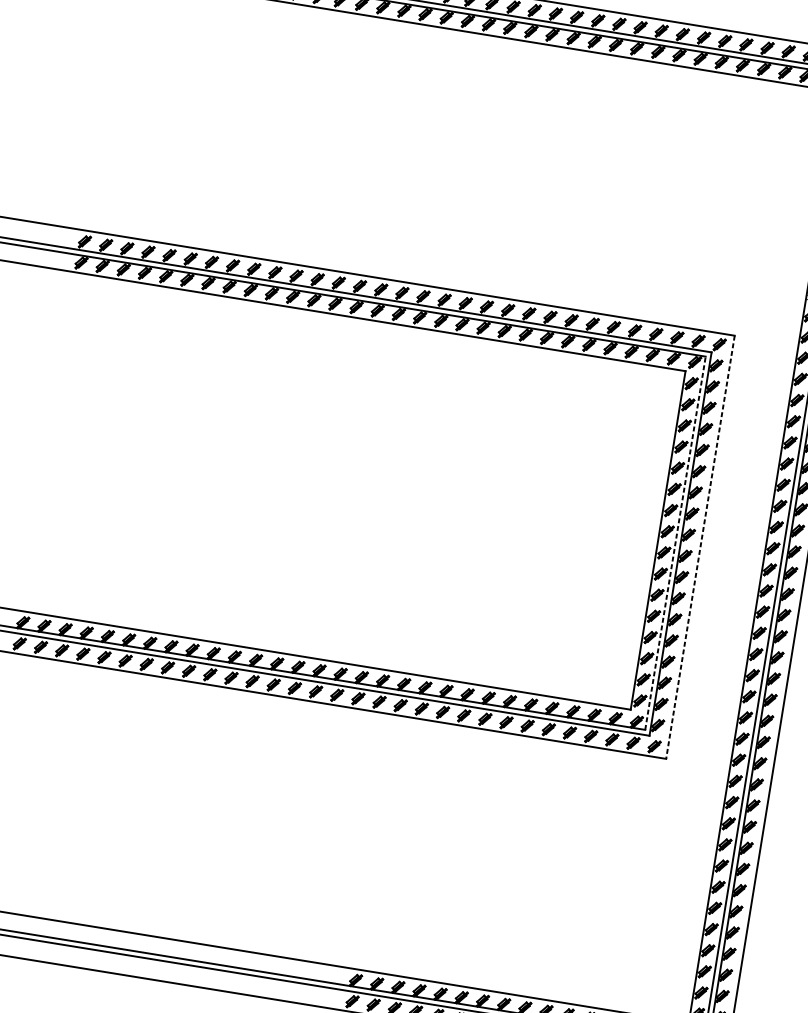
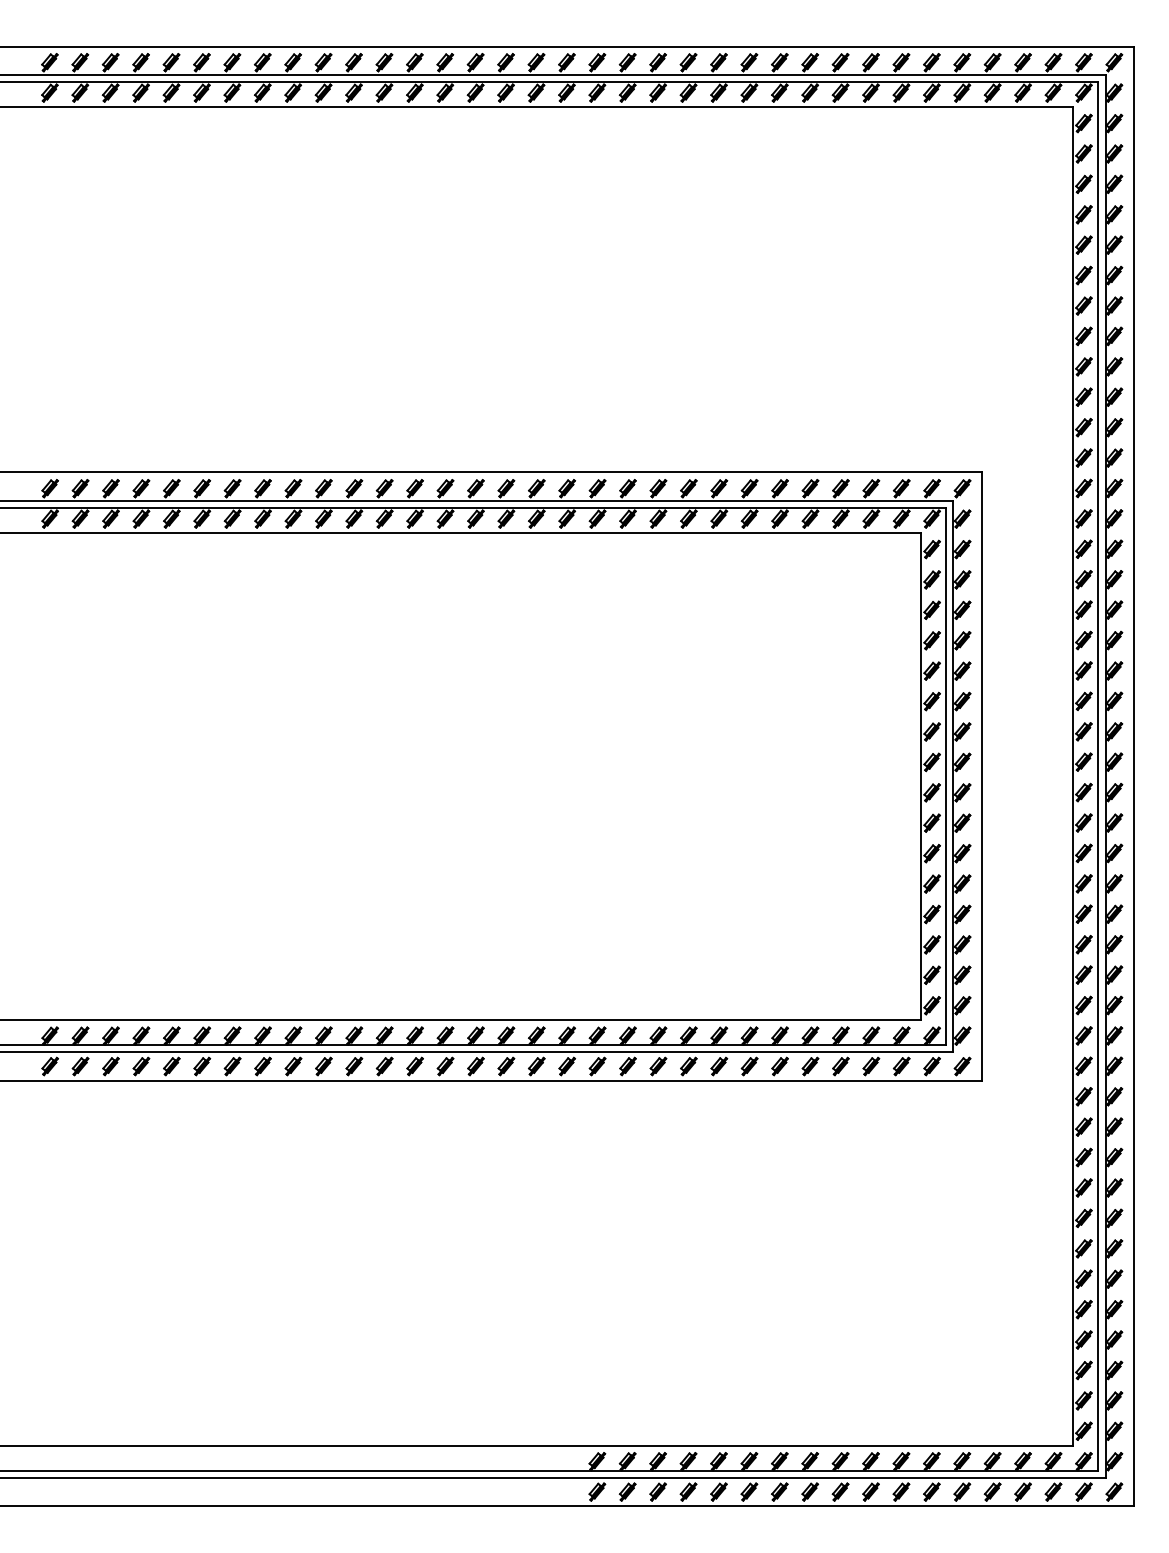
line: (675, 543) -> (945, 776), dashed -> solid
line: (700, 547) -> (981, 777), dashed -> solid

